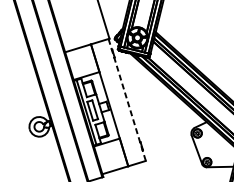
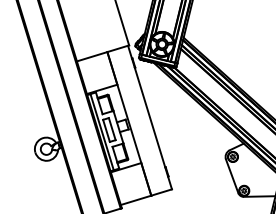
line: (127, 100) -> (150, 118), dashed -> solid

